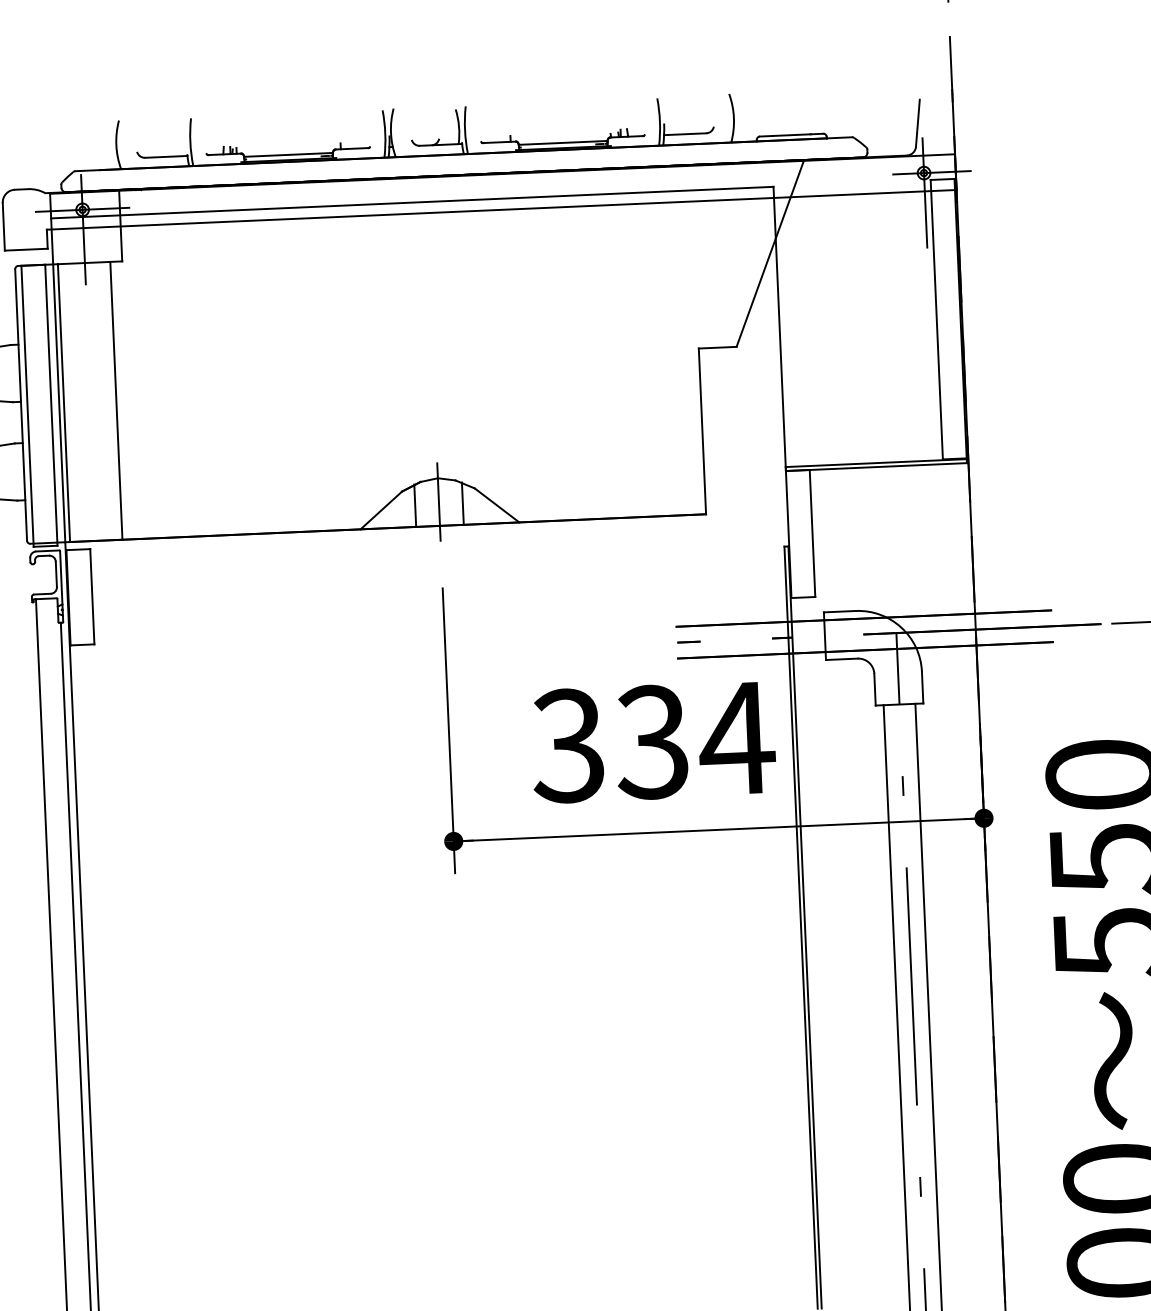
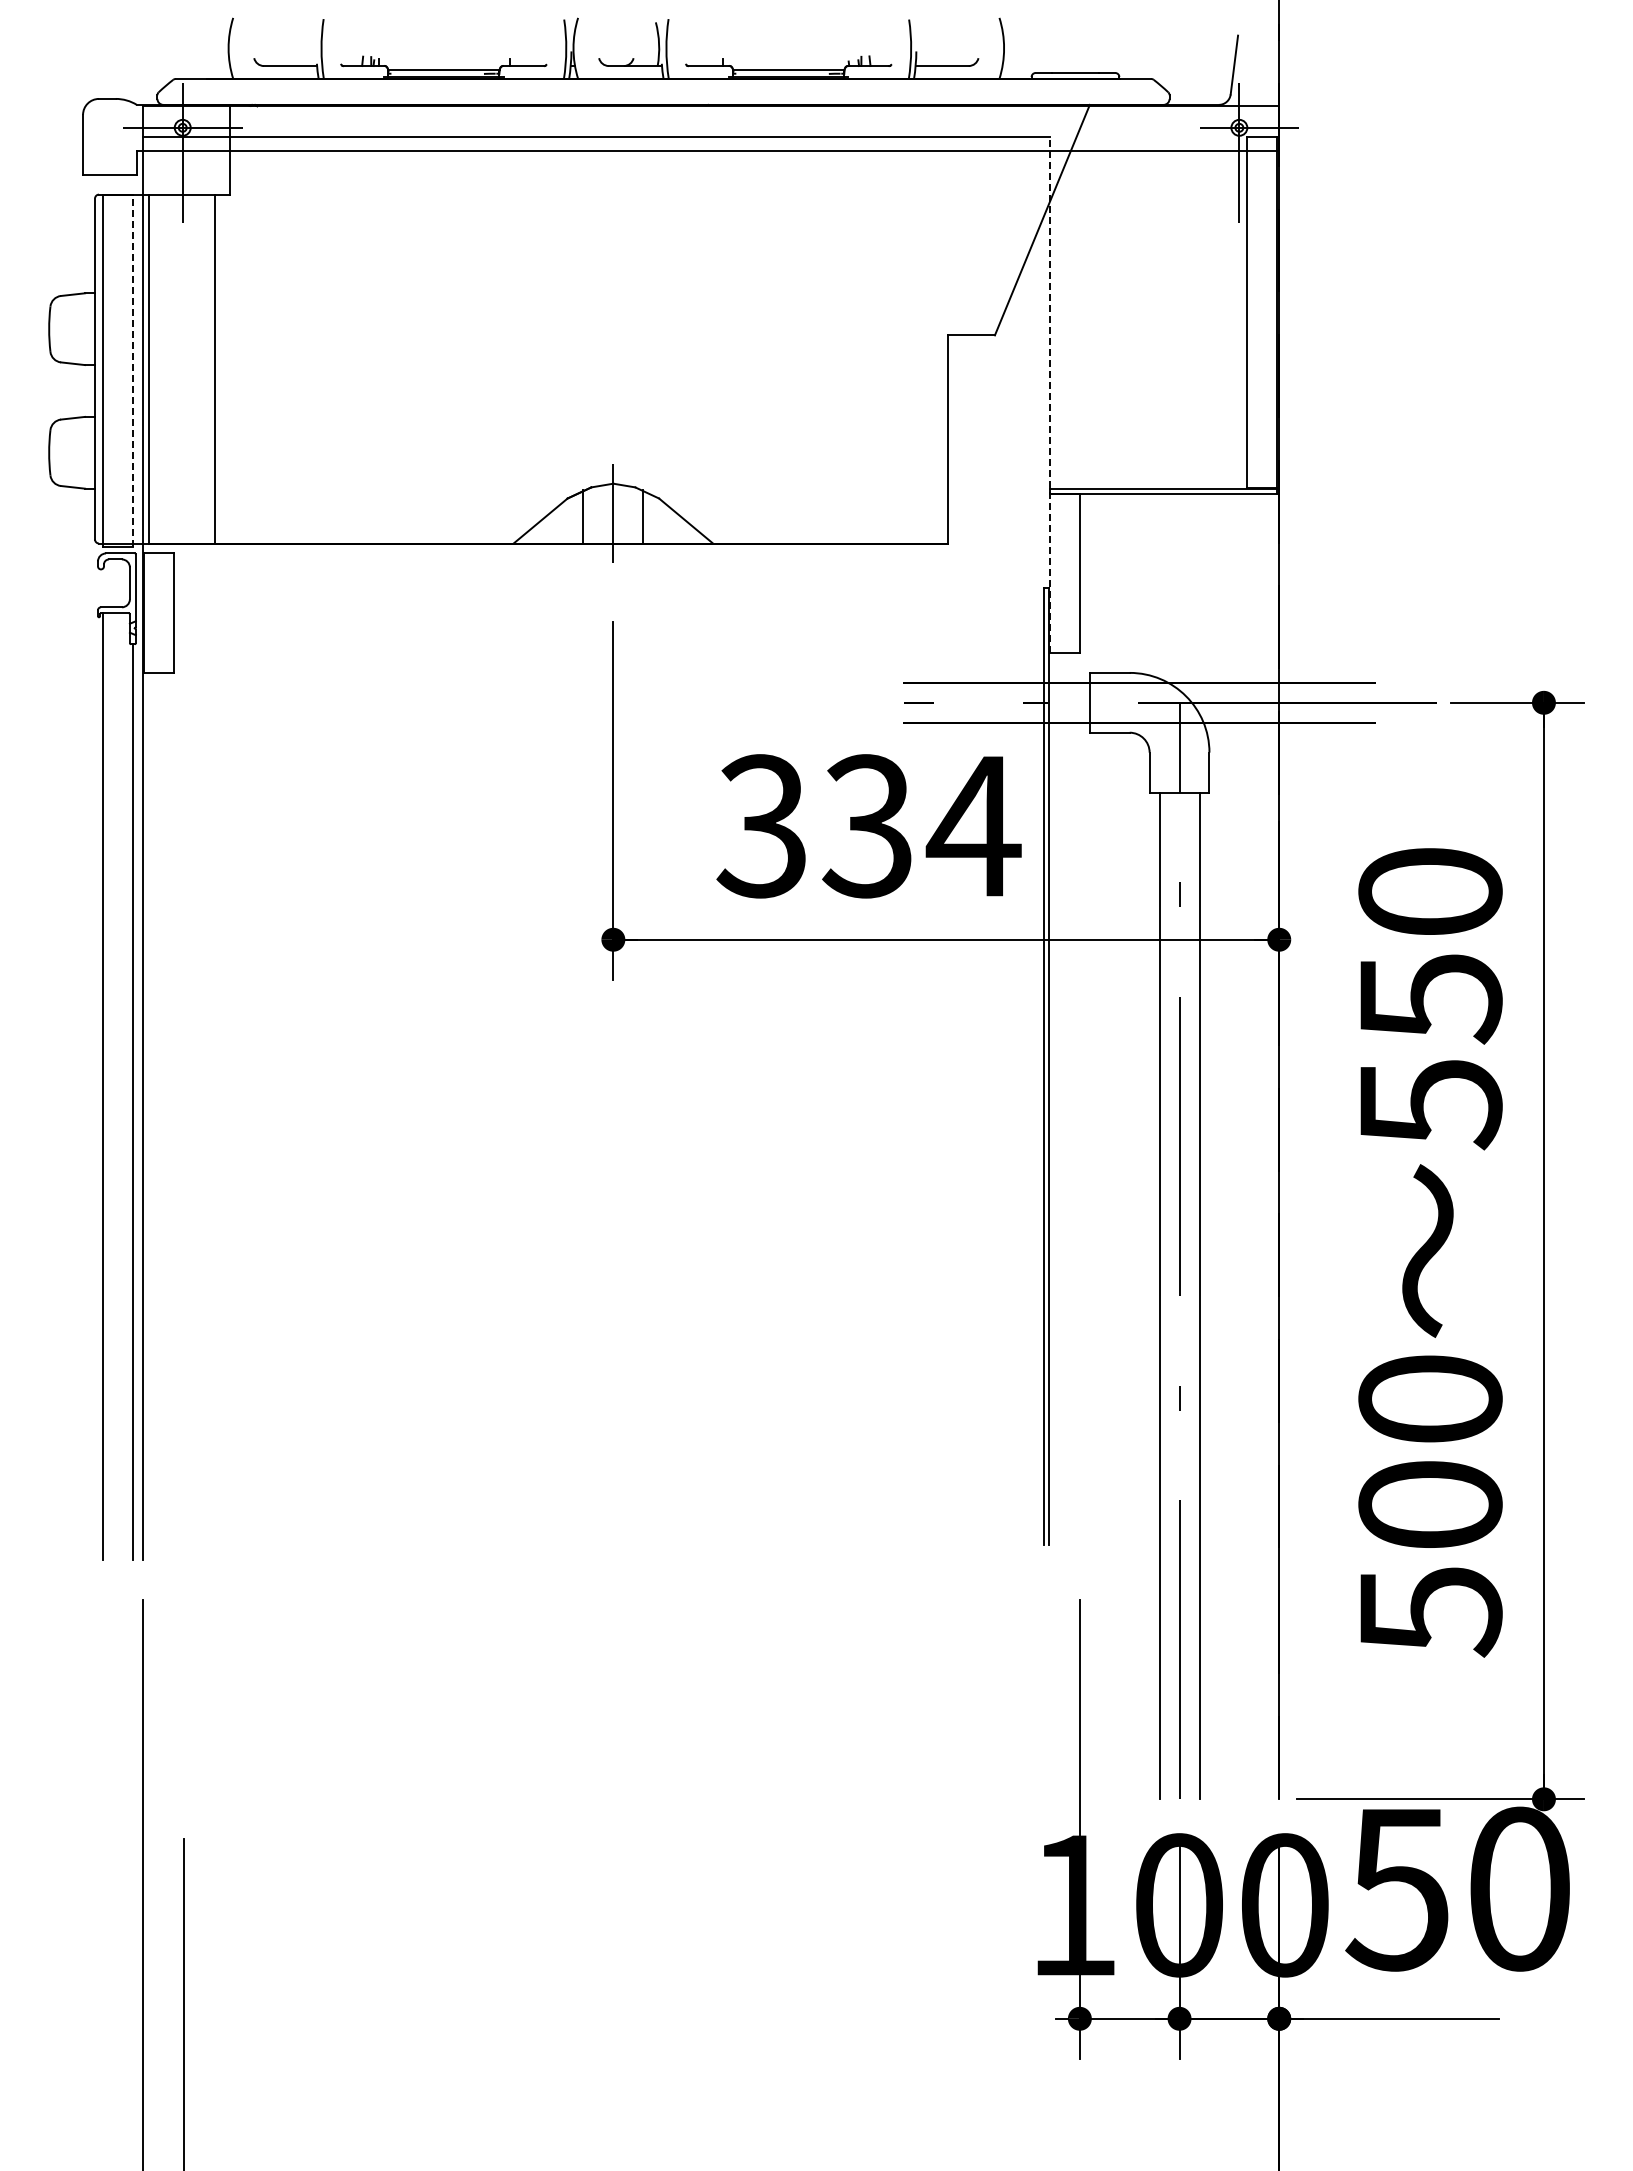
line: (782, 392) -> (1049, 394), solid -> dashed
line: (51, 404) -> (132, 370), solid -> dashed

